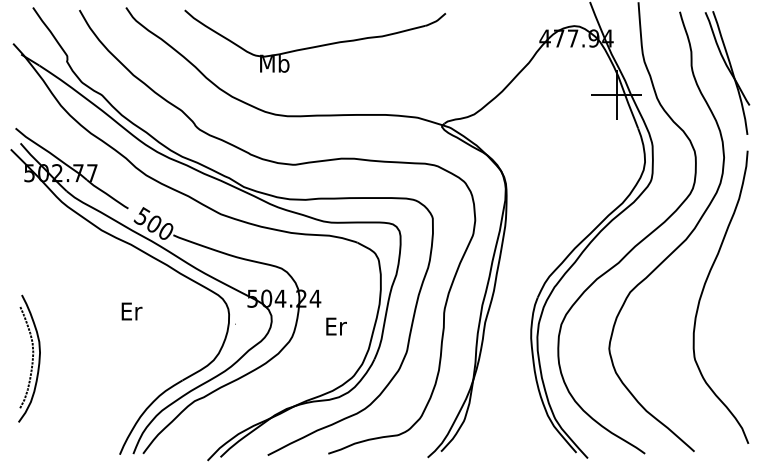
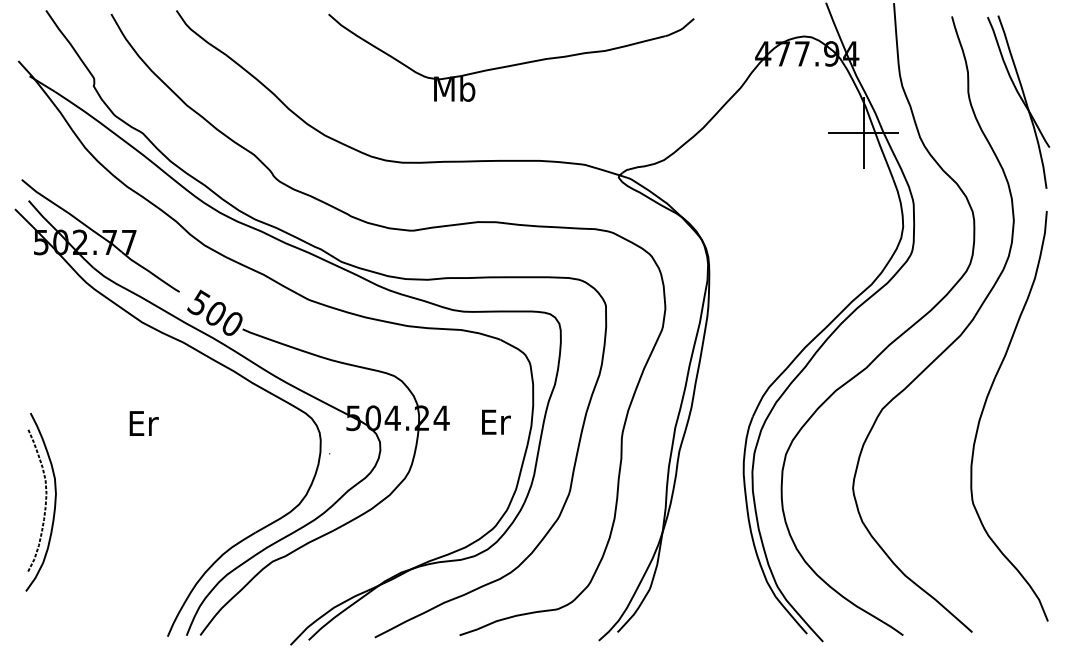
part: (315, 40) -> (511, 56), moved
text: (131, 311) -> (143, 423), moved
text: (336, 326) -> (496, 422), moved

